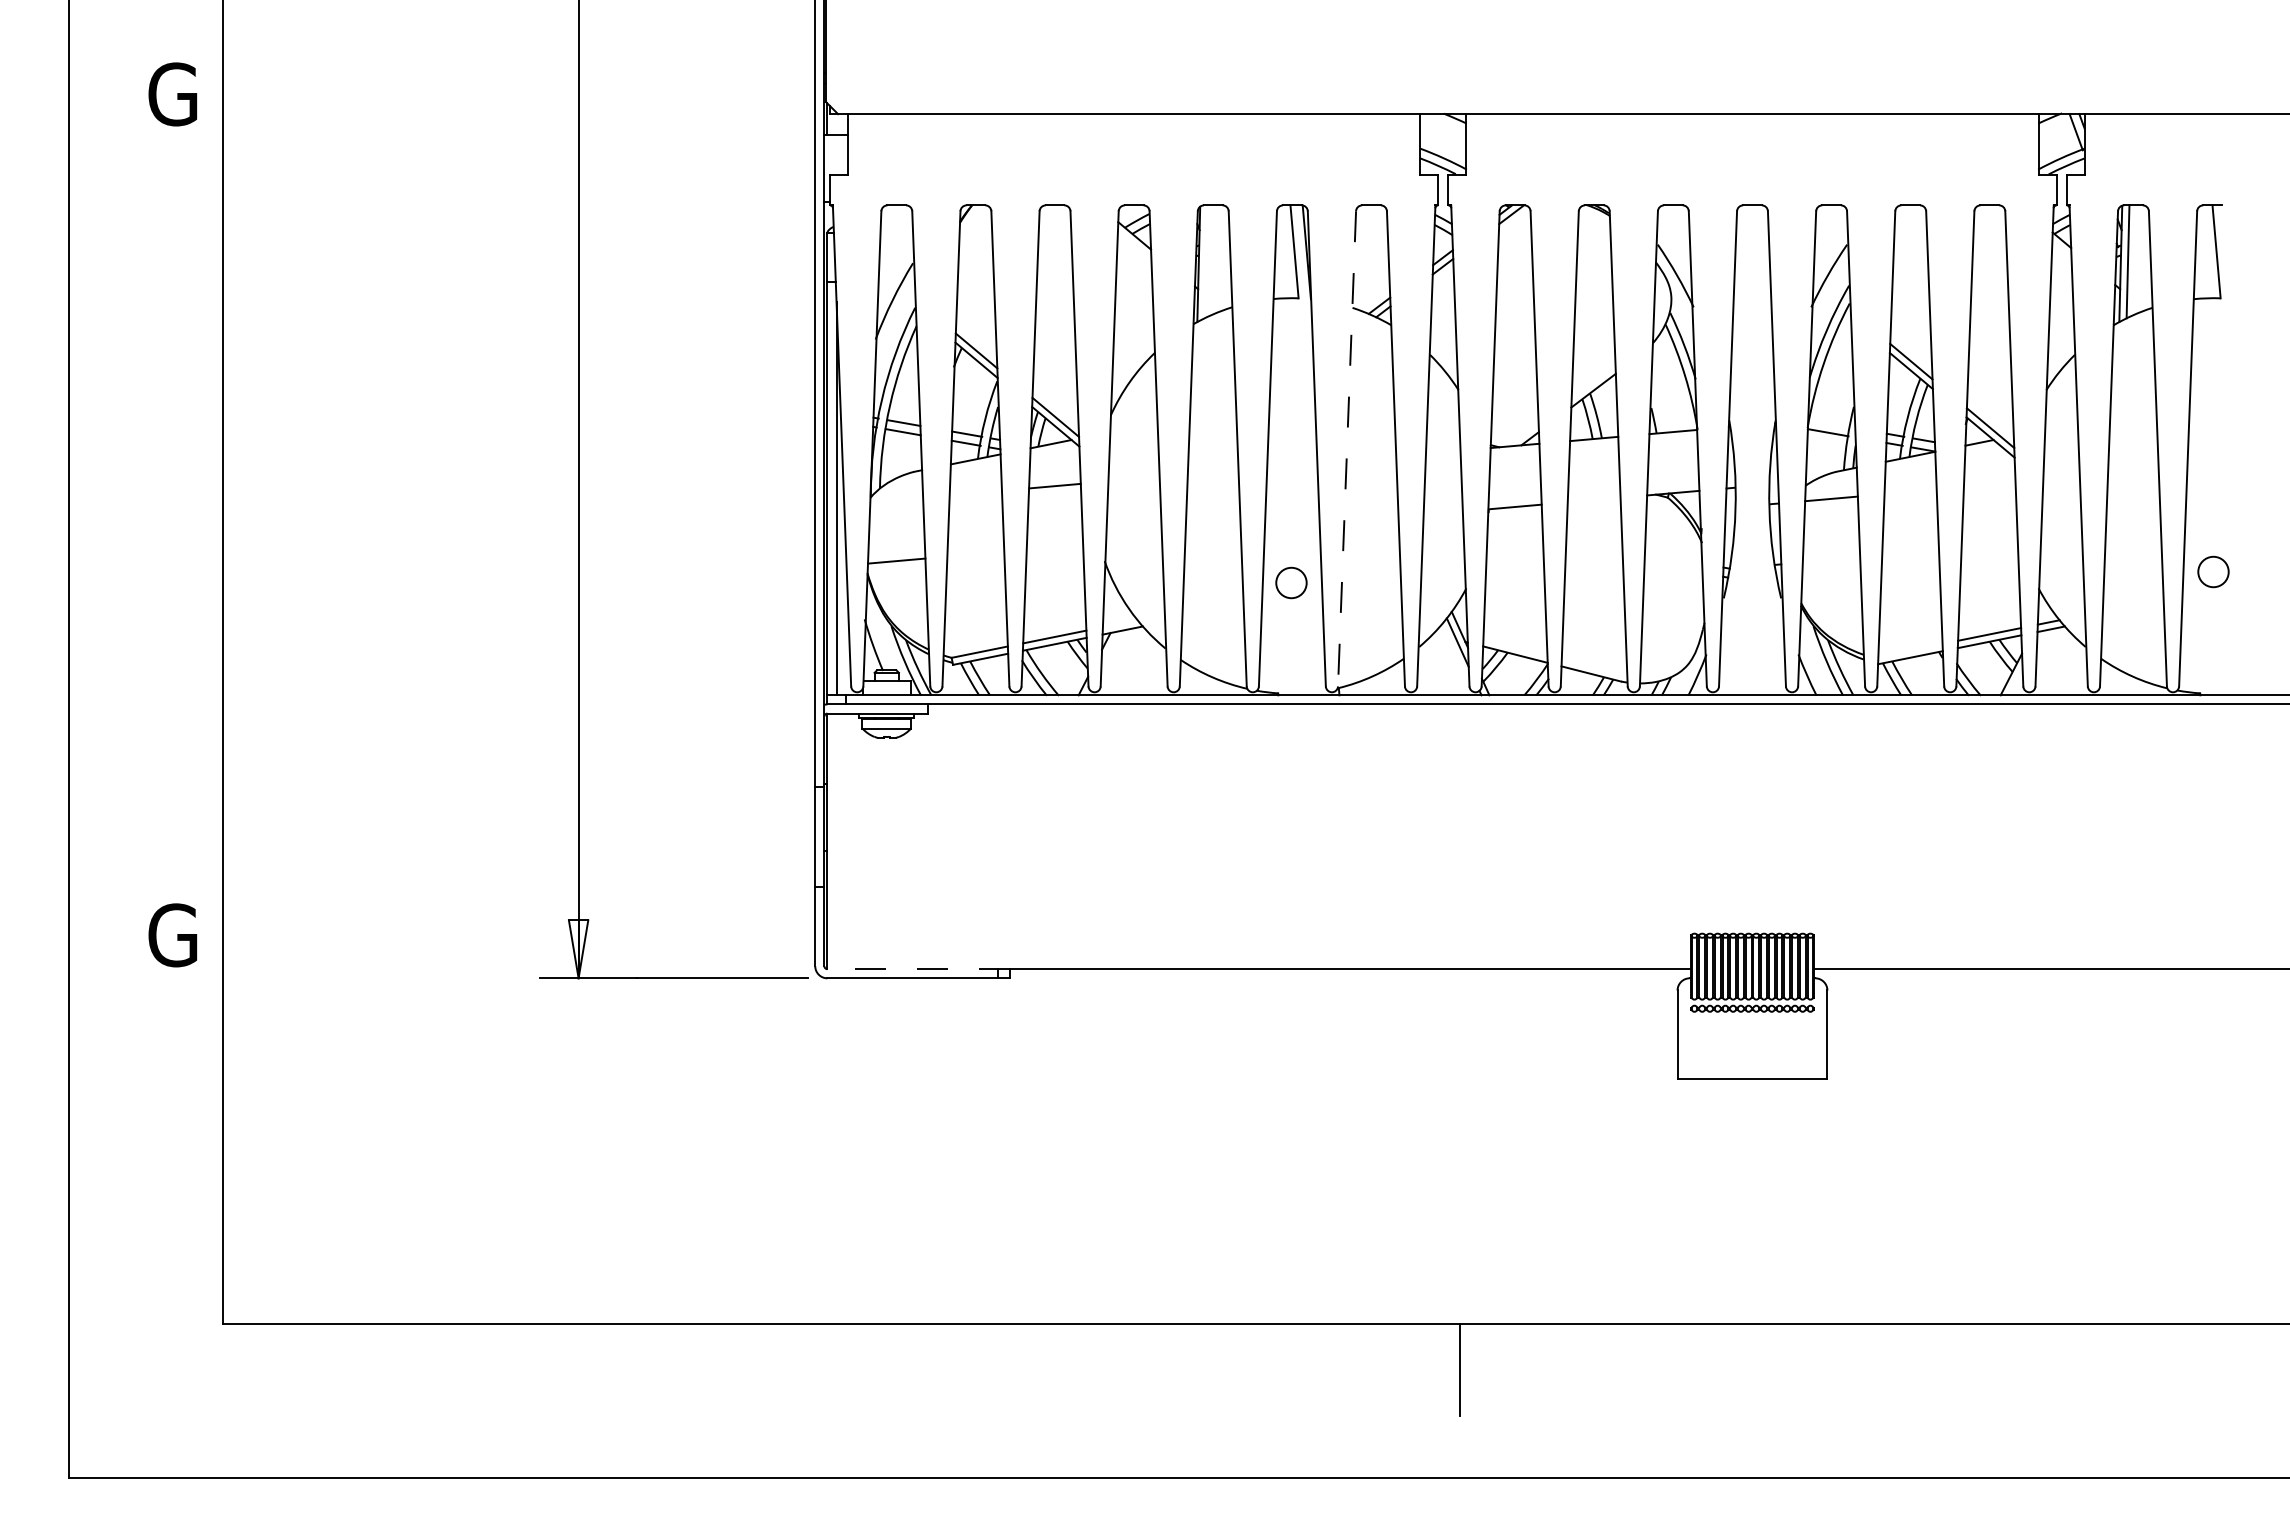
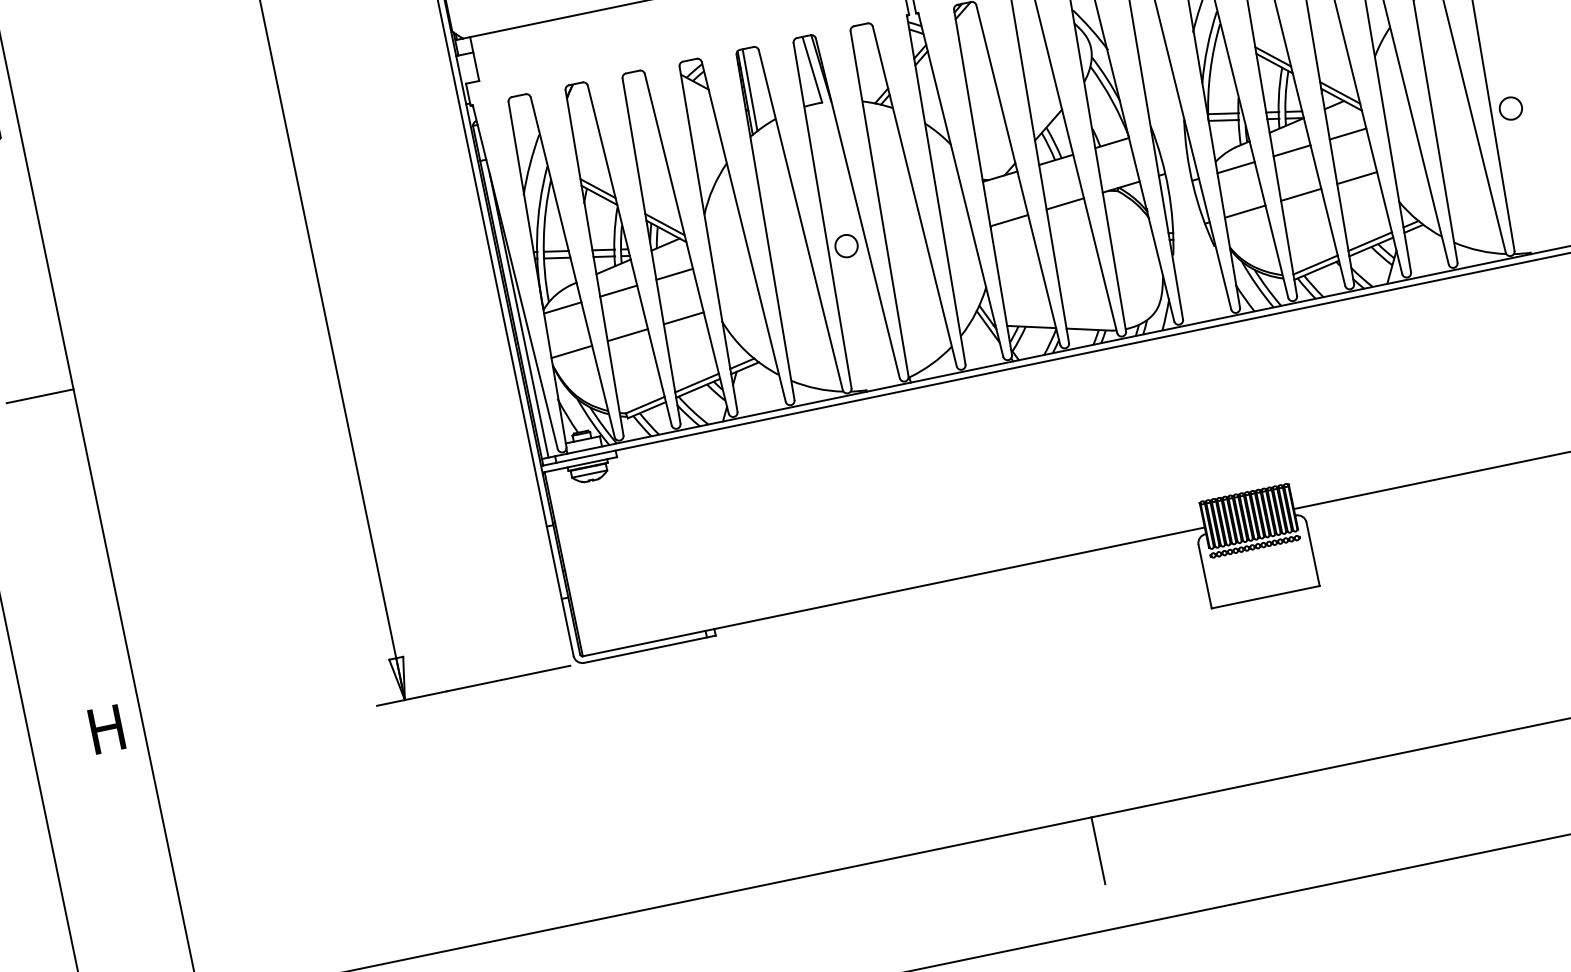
line: (1205, 261) -> (749, 90), added
line: (1829, 423) -> (1223, 113), added
line: (1347, 448) -> (879, 203), dashed -> solid
line: (176, 473) -> (39, 396), added
line: (1989, 484) -> (1347, 133), added
line: (1910, 491) -> (1291, 150), added
line: (975, 492) -> (618, 290), added
line: (896, 499) -> (562, 307), added
line: (1593, 499) -> (1064, 203), added
line: (1989, 545) -> (1356, 177), added
line: (1054, 546) -> (683, 317), added
line: (1910, 552) -> (1301, 194), added
line: (975, 553) -> (627, 334), added
line: (1831, 559) -> (1245, 211), added
circle: (2213, 571) -> (1510, 108), moved
circle: (1291, 582) -> (846, 245), moved
line: (1119, 623) -> (741, 363), added
line: (1910, 649) -> (1315, 264), added
text: (172, 935) -> (105, 729), G -> H
line: (918, 969) -> (648, 642), dashed -> solid

